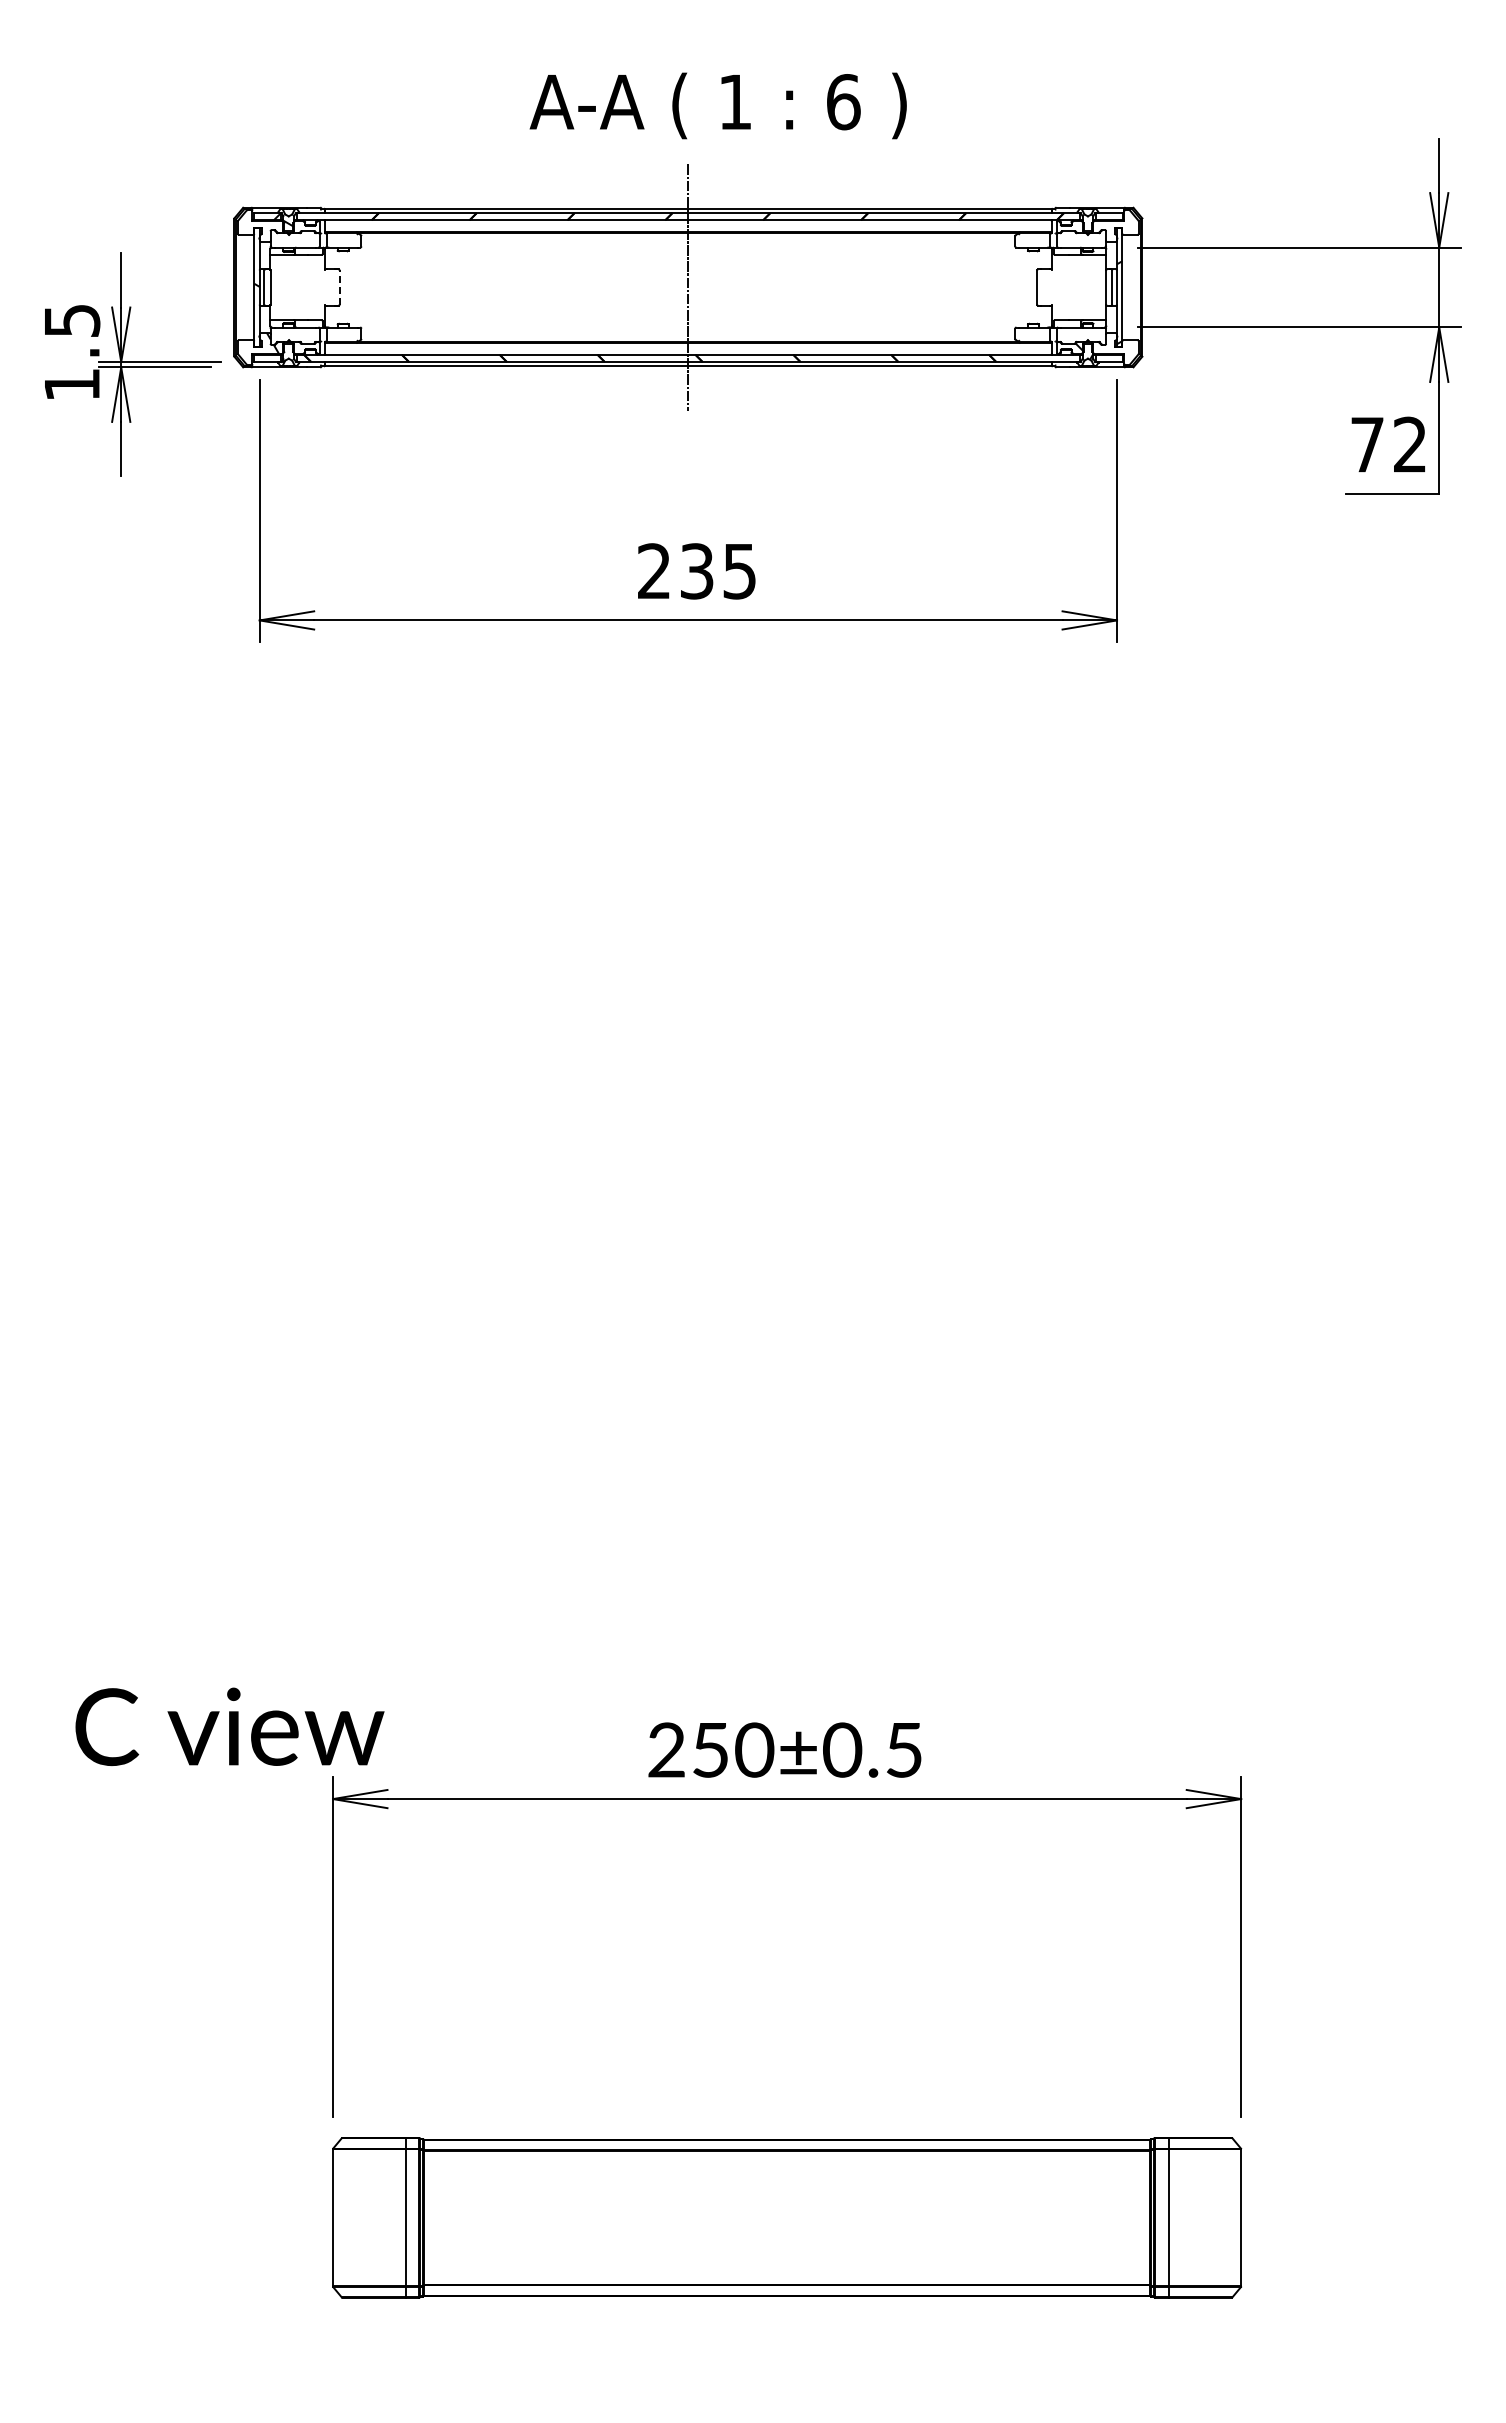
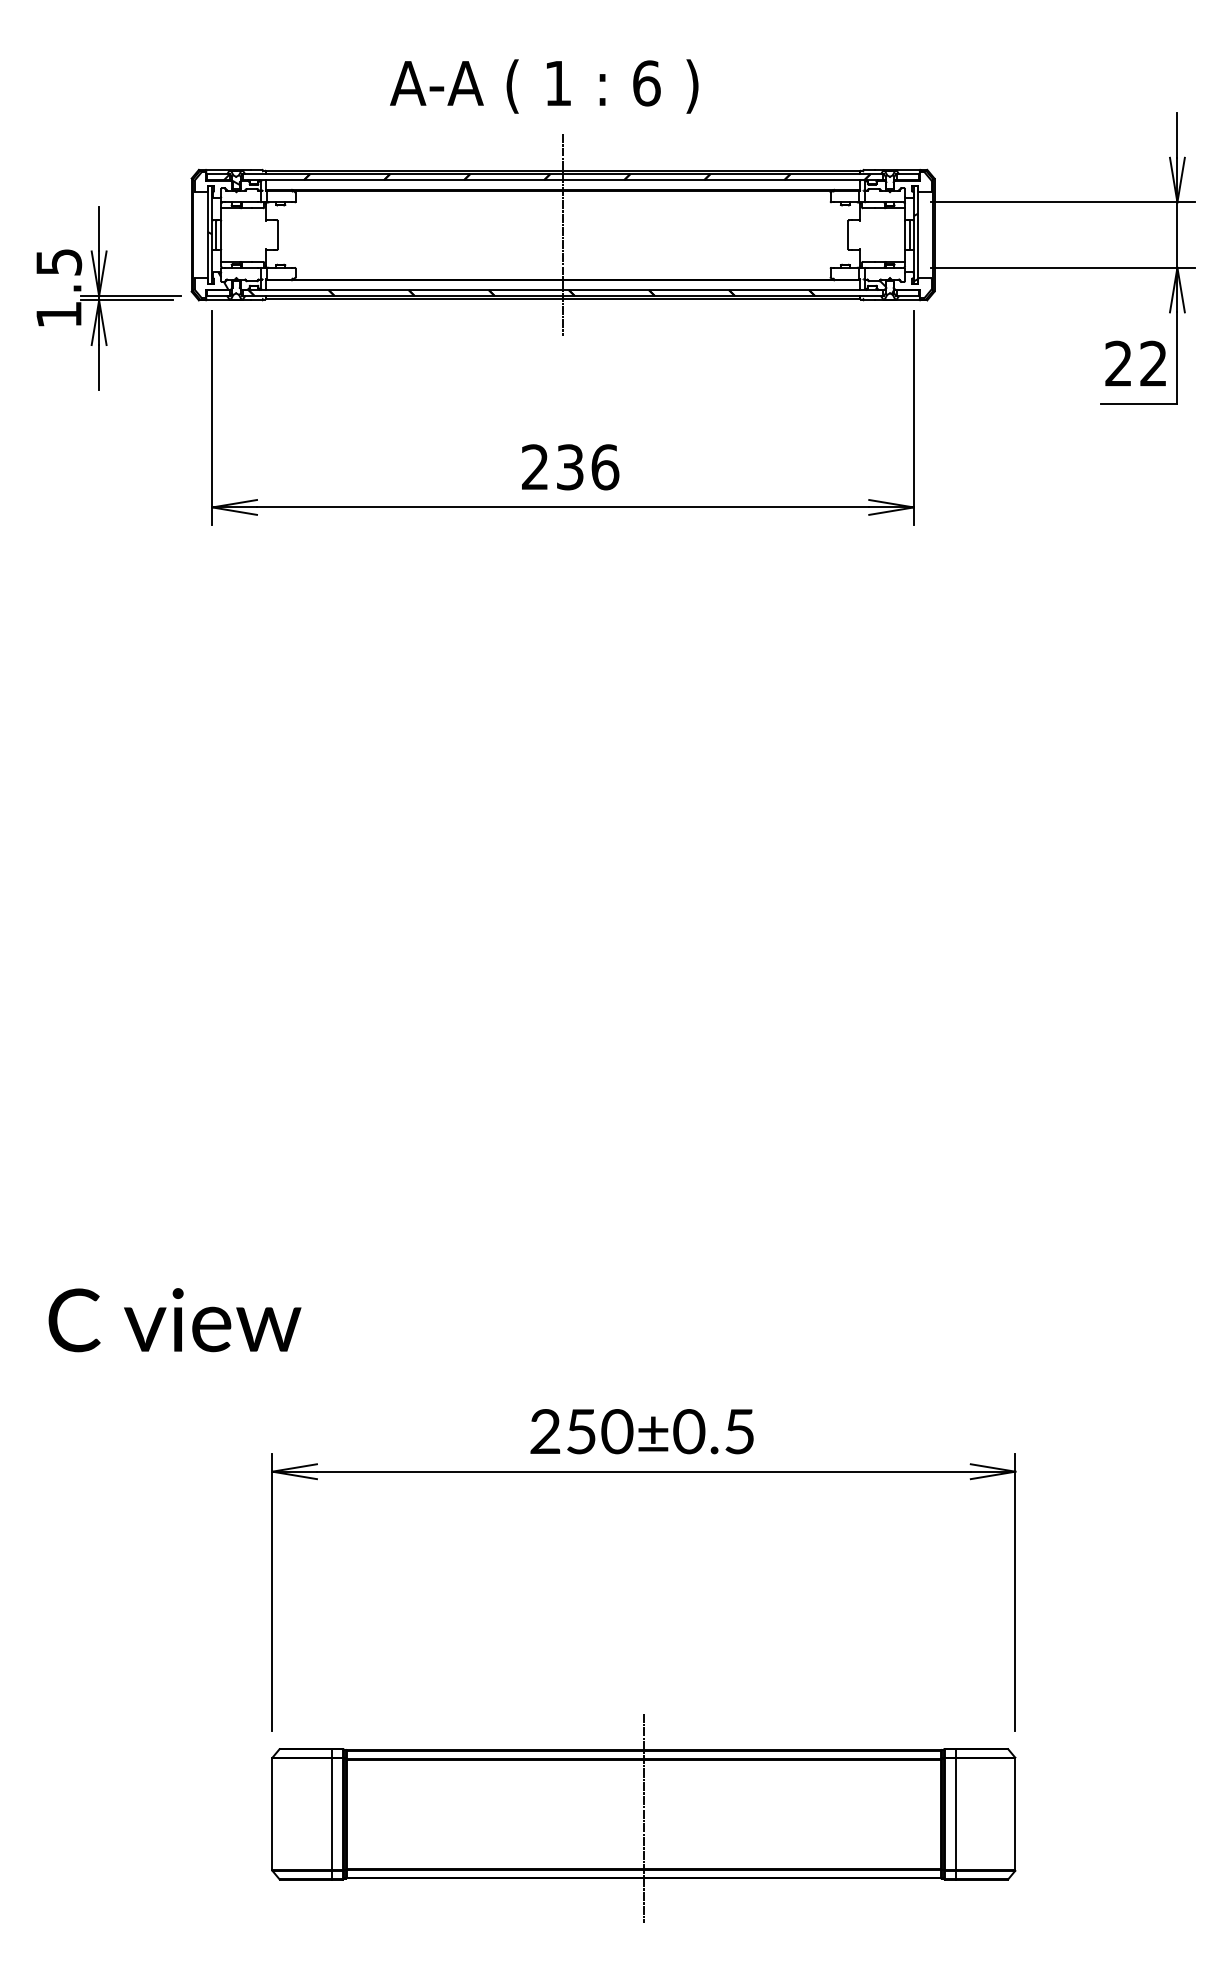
text: (717, 105) -> (543, 86), moved
line: (339, 287) -> (277, 235), dashed -> solid
text: (1367, 444) -> (1118, 363), 72 -> 22
text: (740, 571) -> (605, 467), 235 -> 236
text: (229, 1726) -> (174, 1319), moved
line: (787, 2222) -> (644, 1818), added

